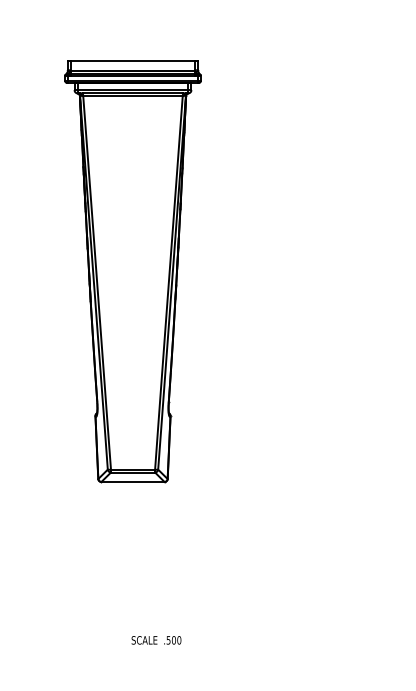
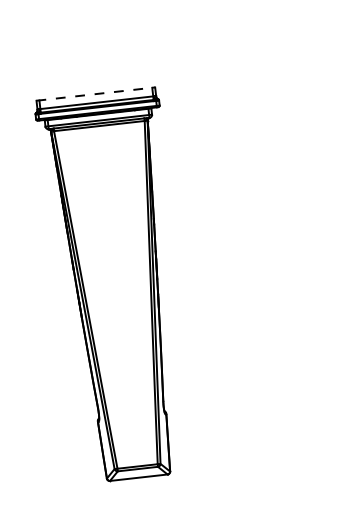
line: (133, 61) -> (96, 94), solid -> dashed

